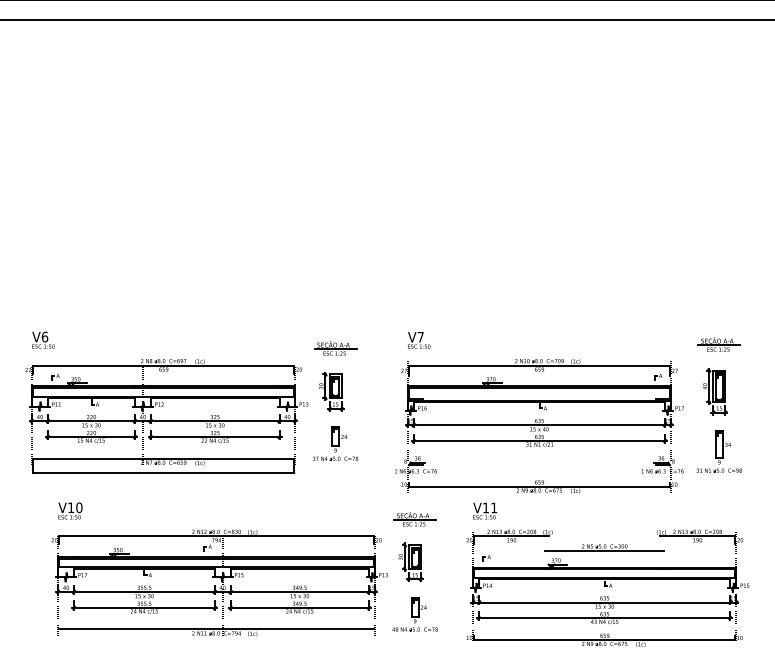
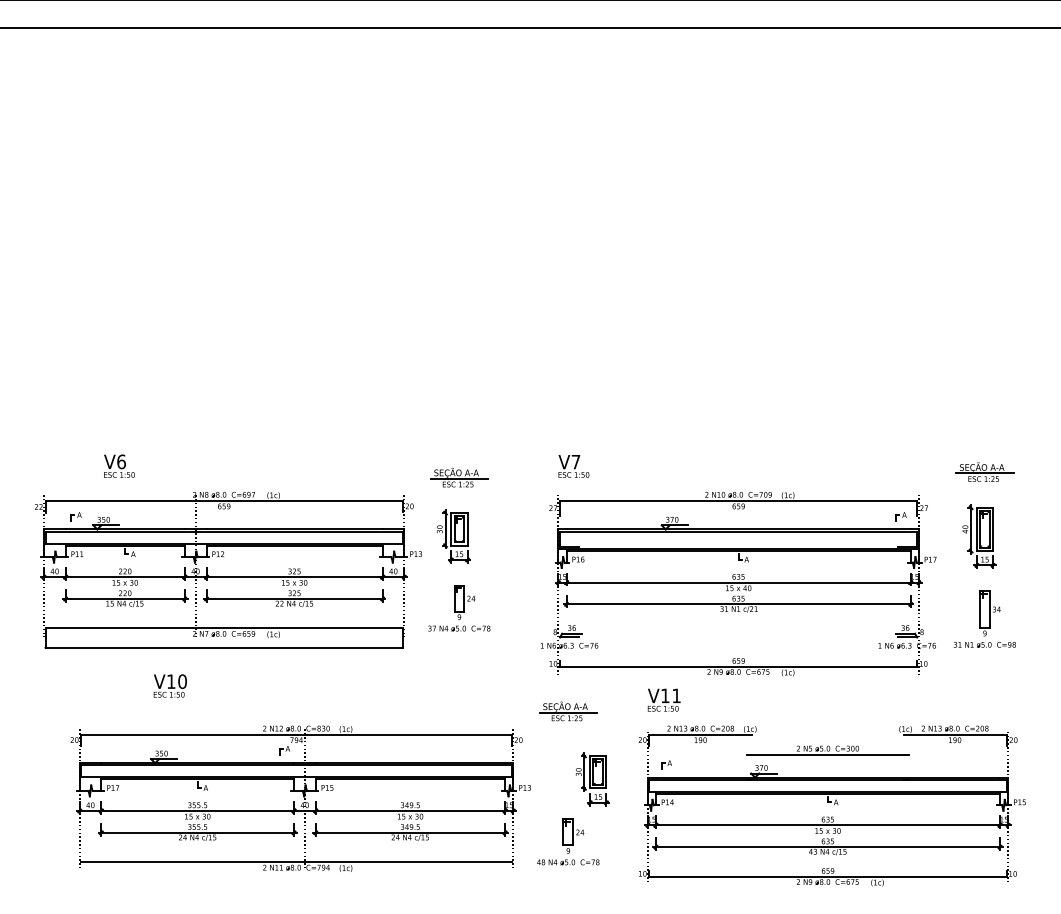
text: (43, 339) -> (119, 465), moved
text: (69, 510) -> (169, 685), moved
part: (410, 562) -> (592, 779), moved

